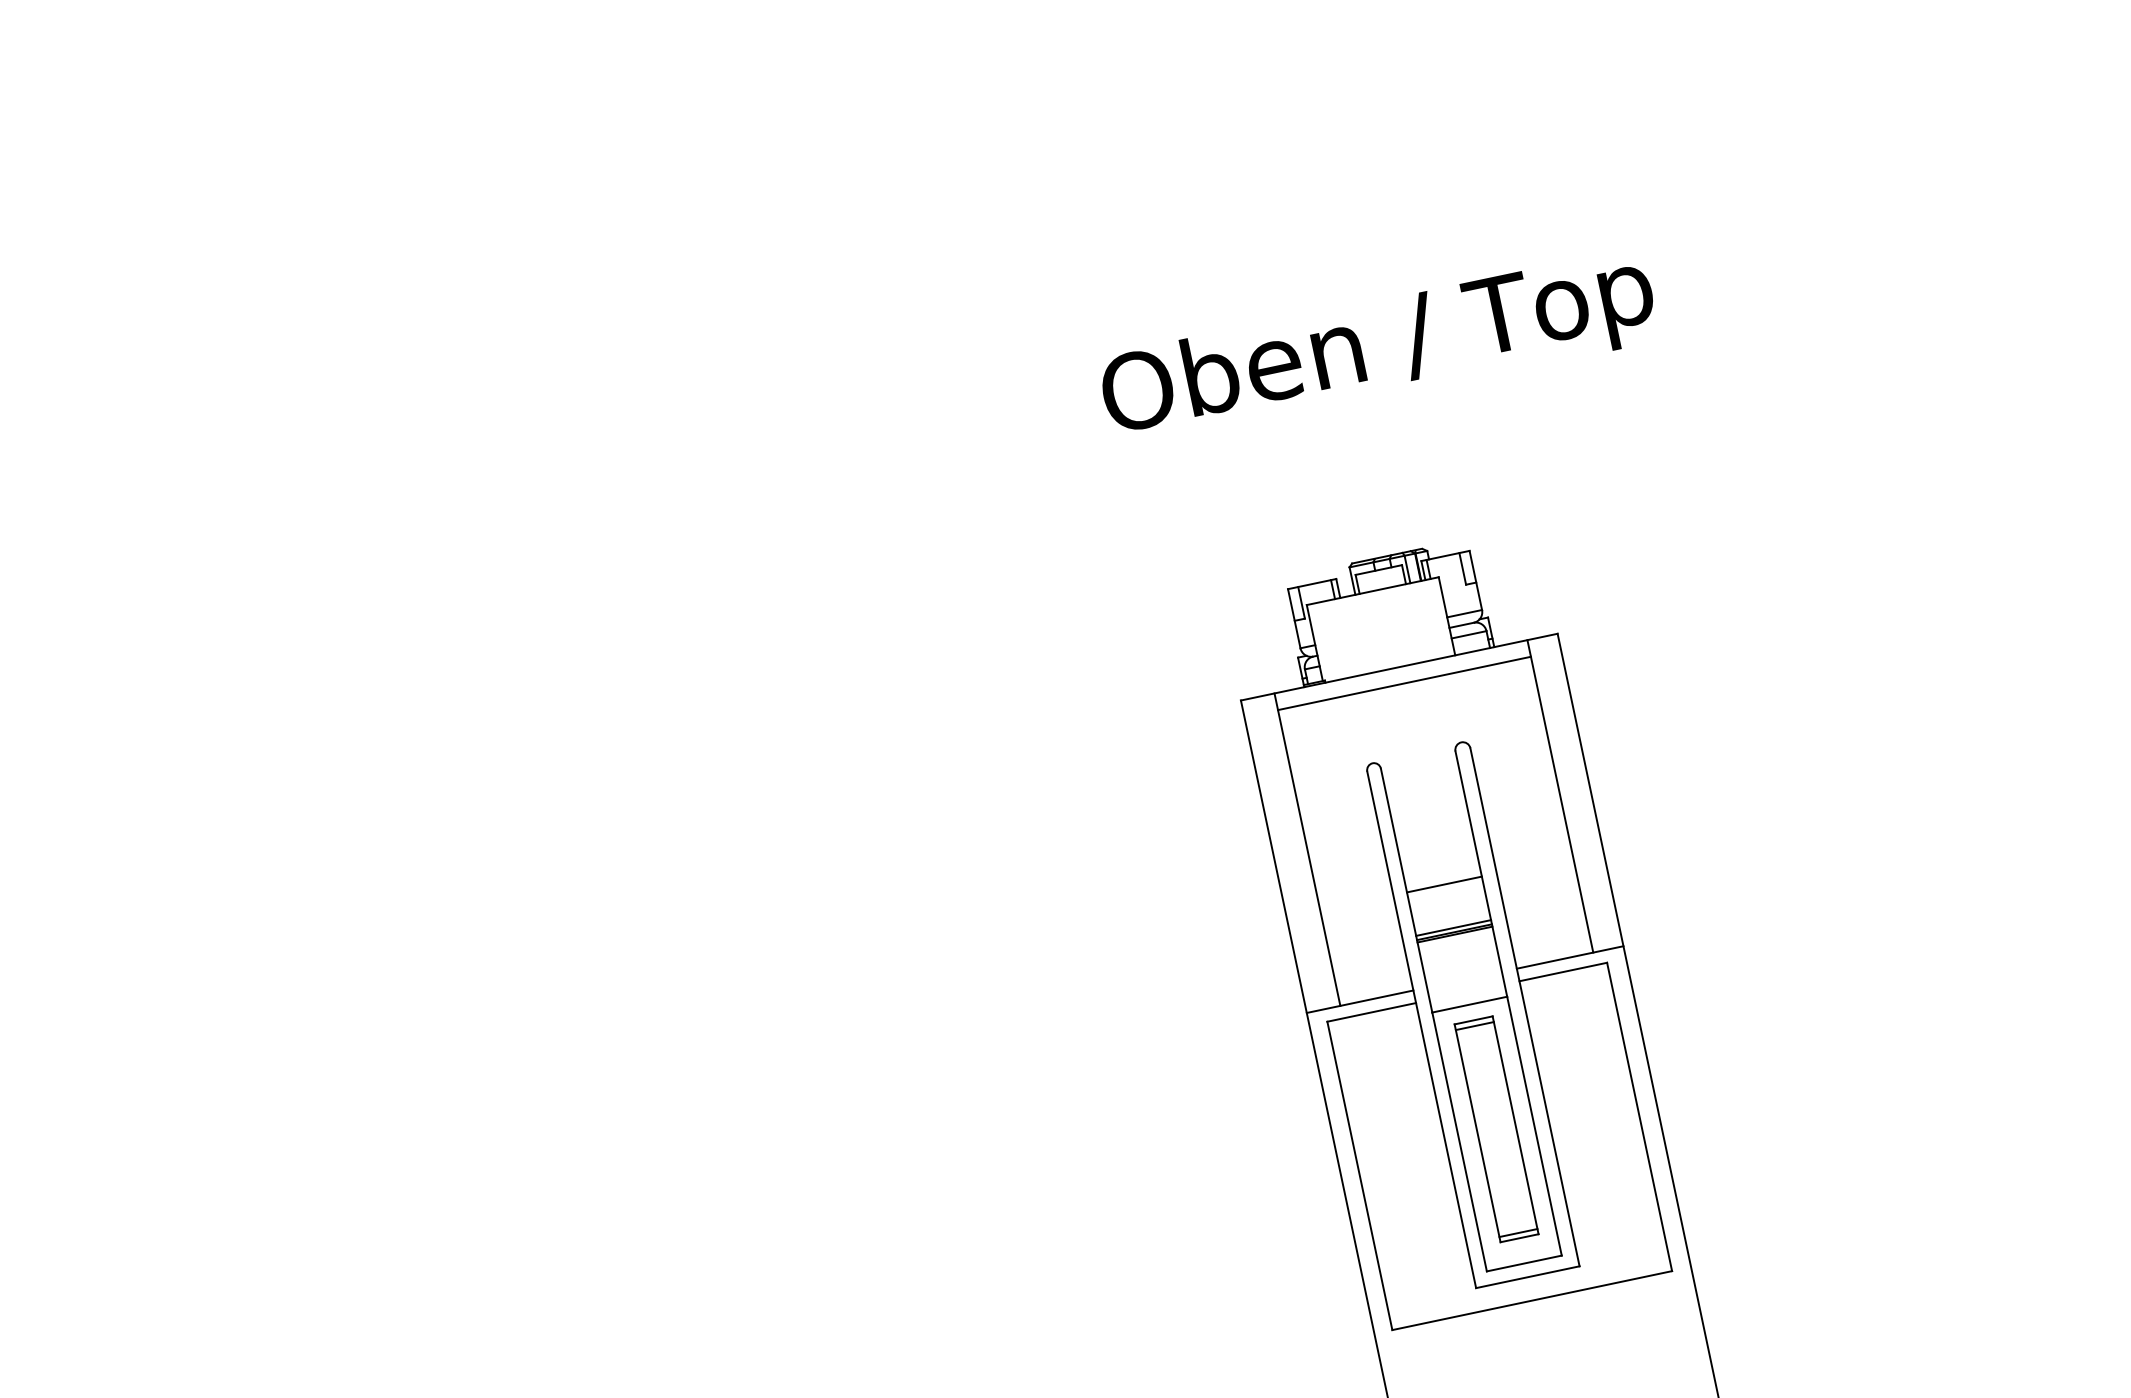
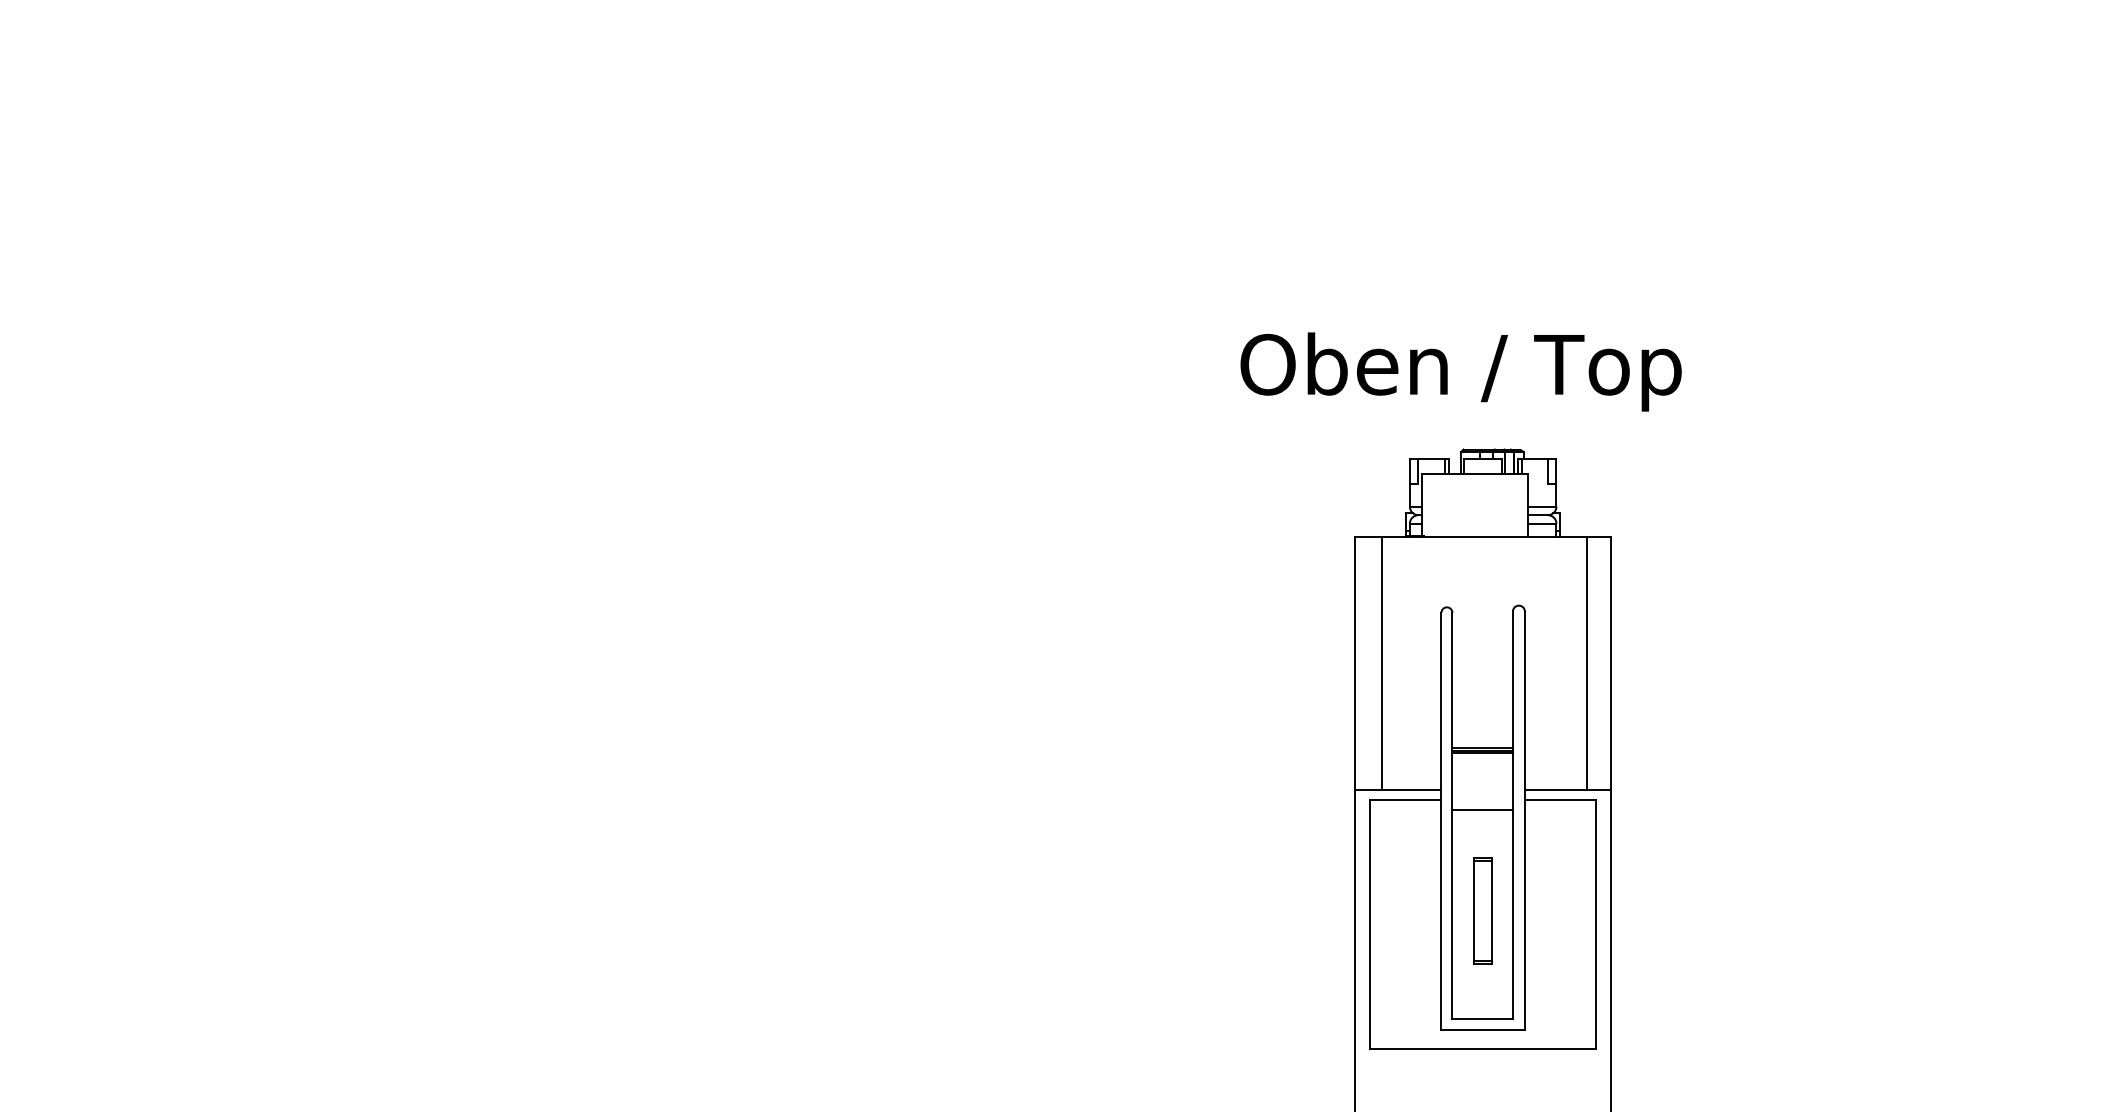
text: (1377, 348) -> (1460, 371), moved
line: (1404, 683) -> (1484, 550), removed
line: (1444, 884) -> (1482, 712), removed
part: (1495, 1129) -> (1482, 910), size x0.6

